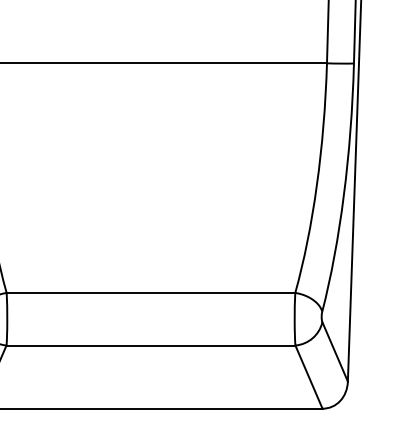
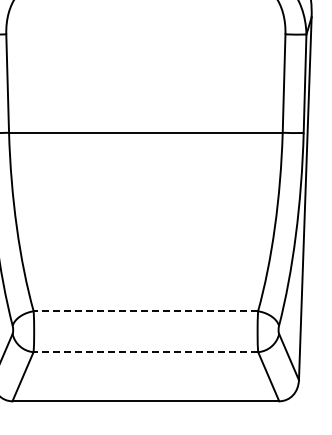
line: (150, 293) -> (145, 311), solid -> dashed
line: (150, 345) -> (145, 352), solid -> dashed

